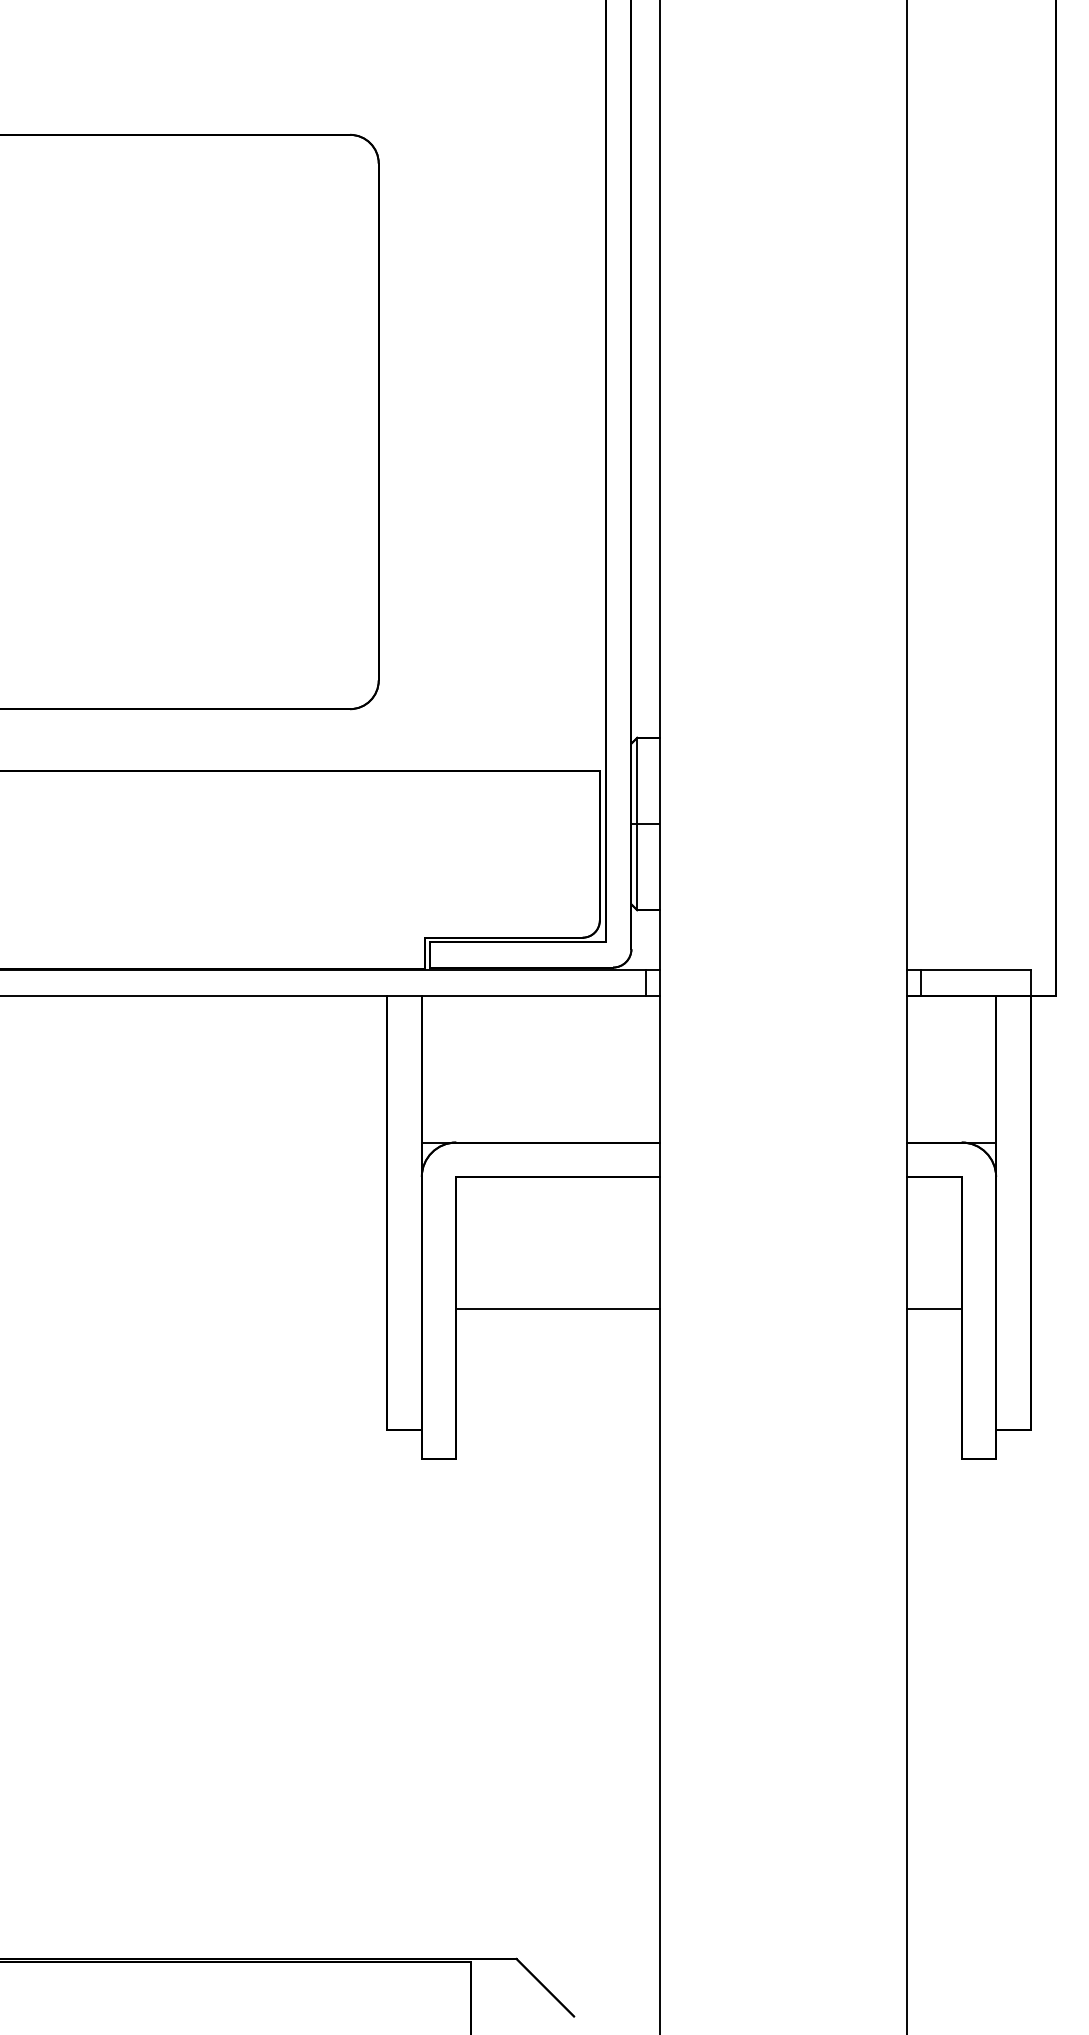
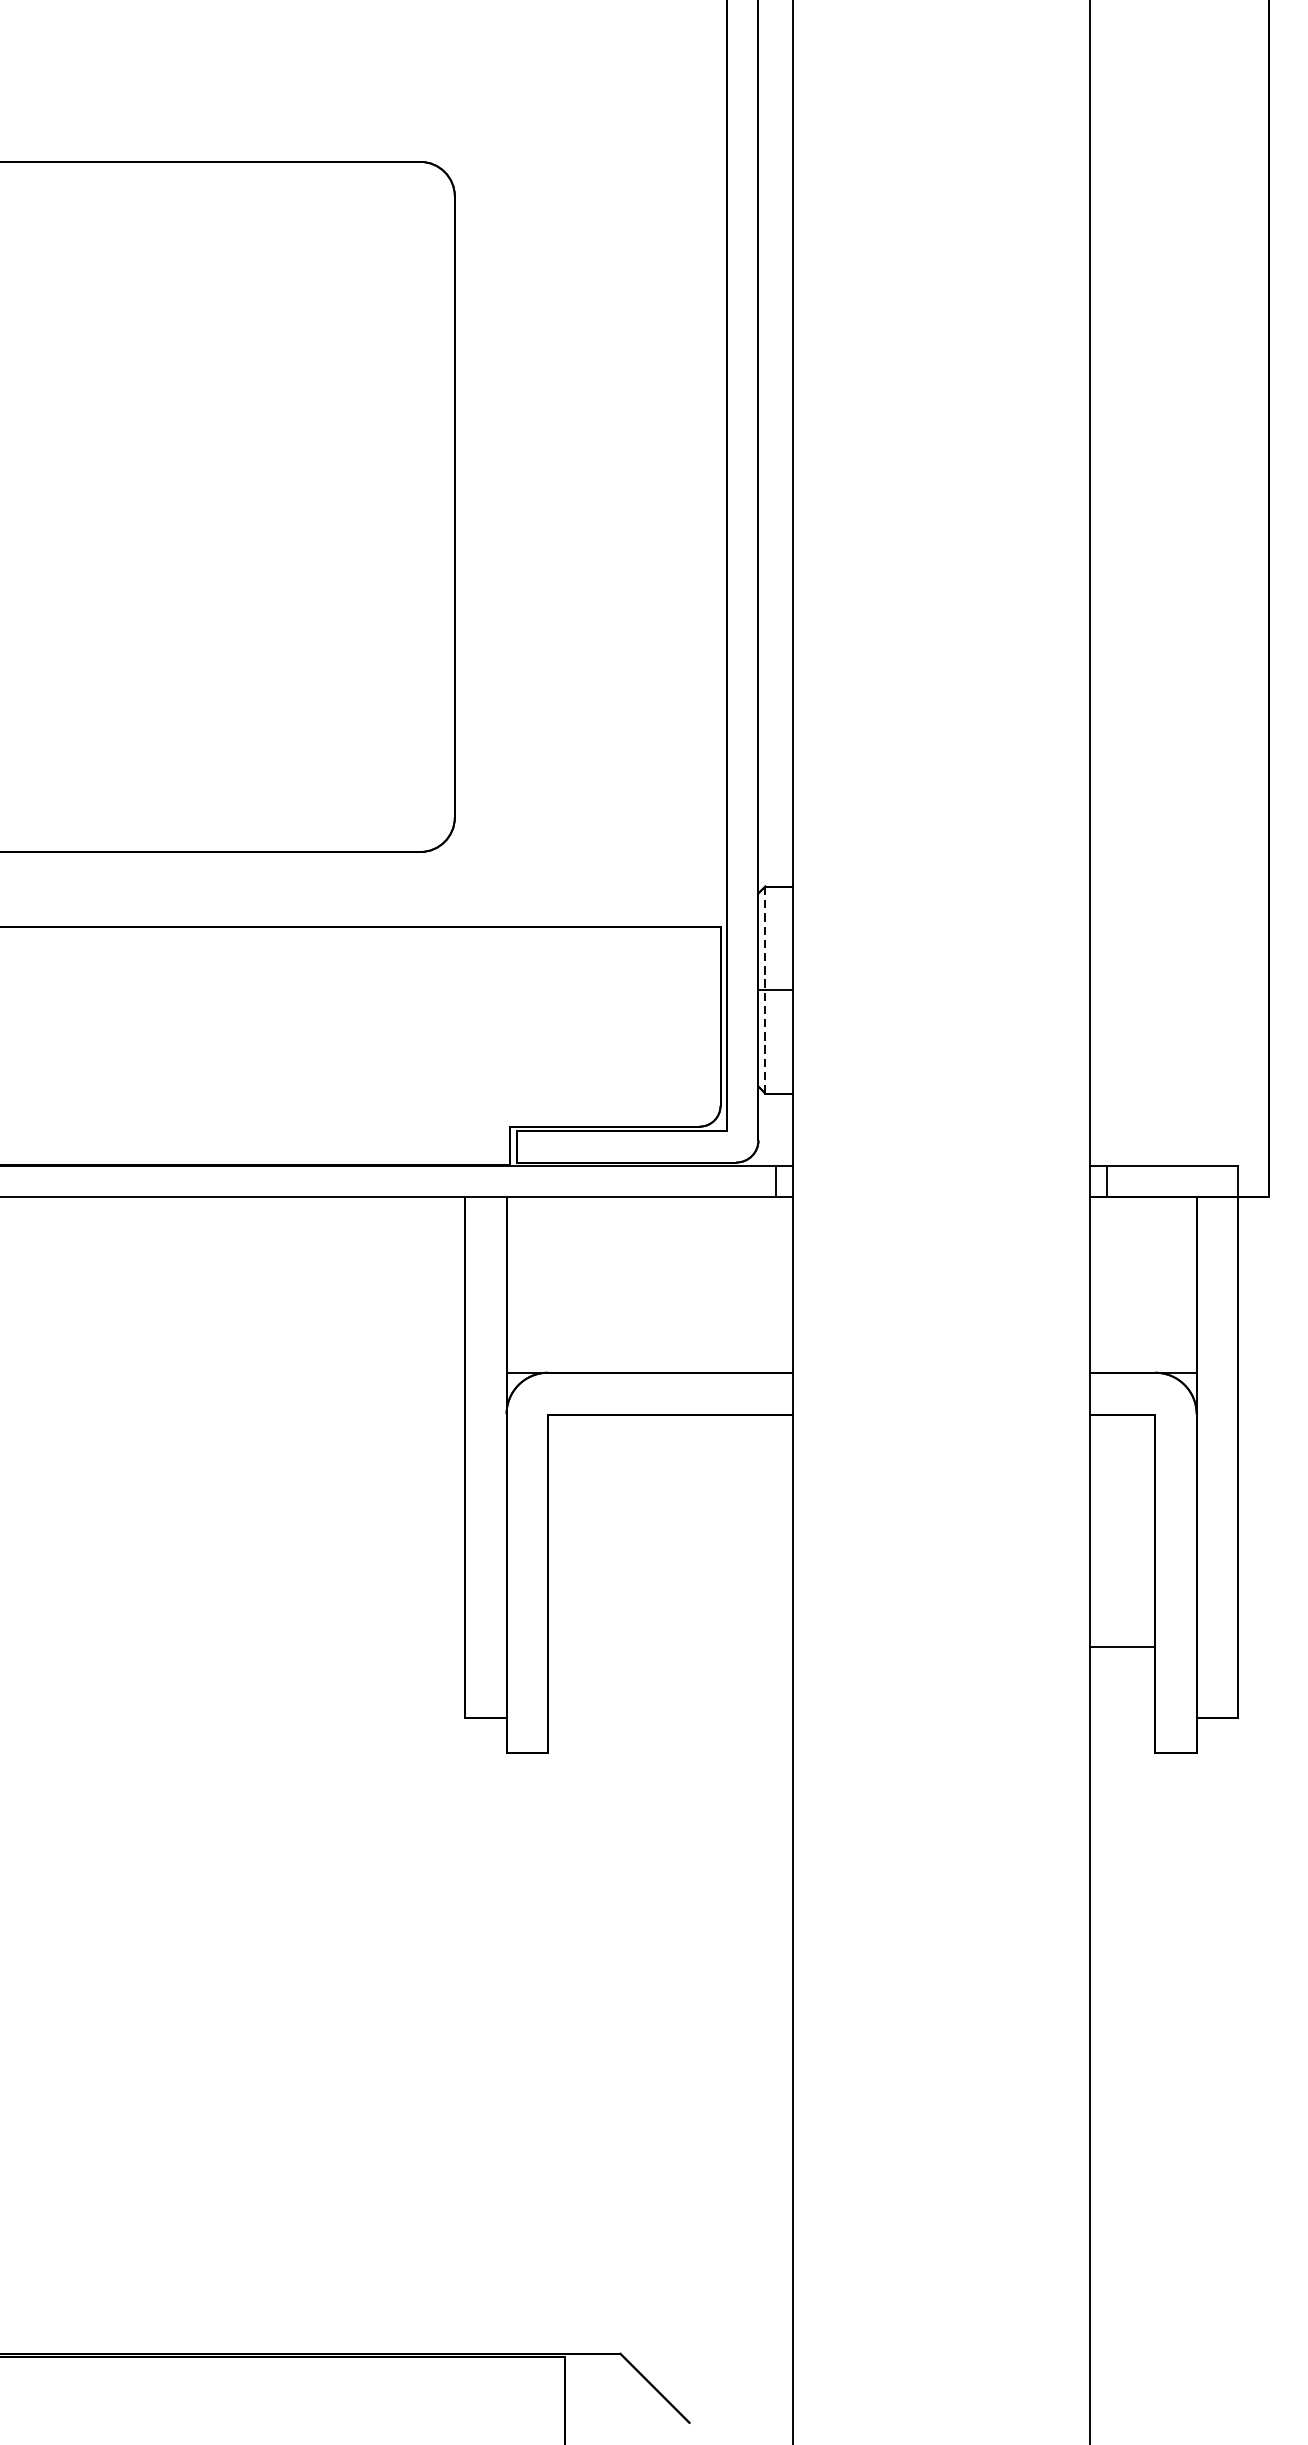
line: (637, 823) -> (765, 989), solid -> dashed
line: (558, 1309) -> (670, 1573), removed
line: (934, 1309) -> (1122, 1647), moved

